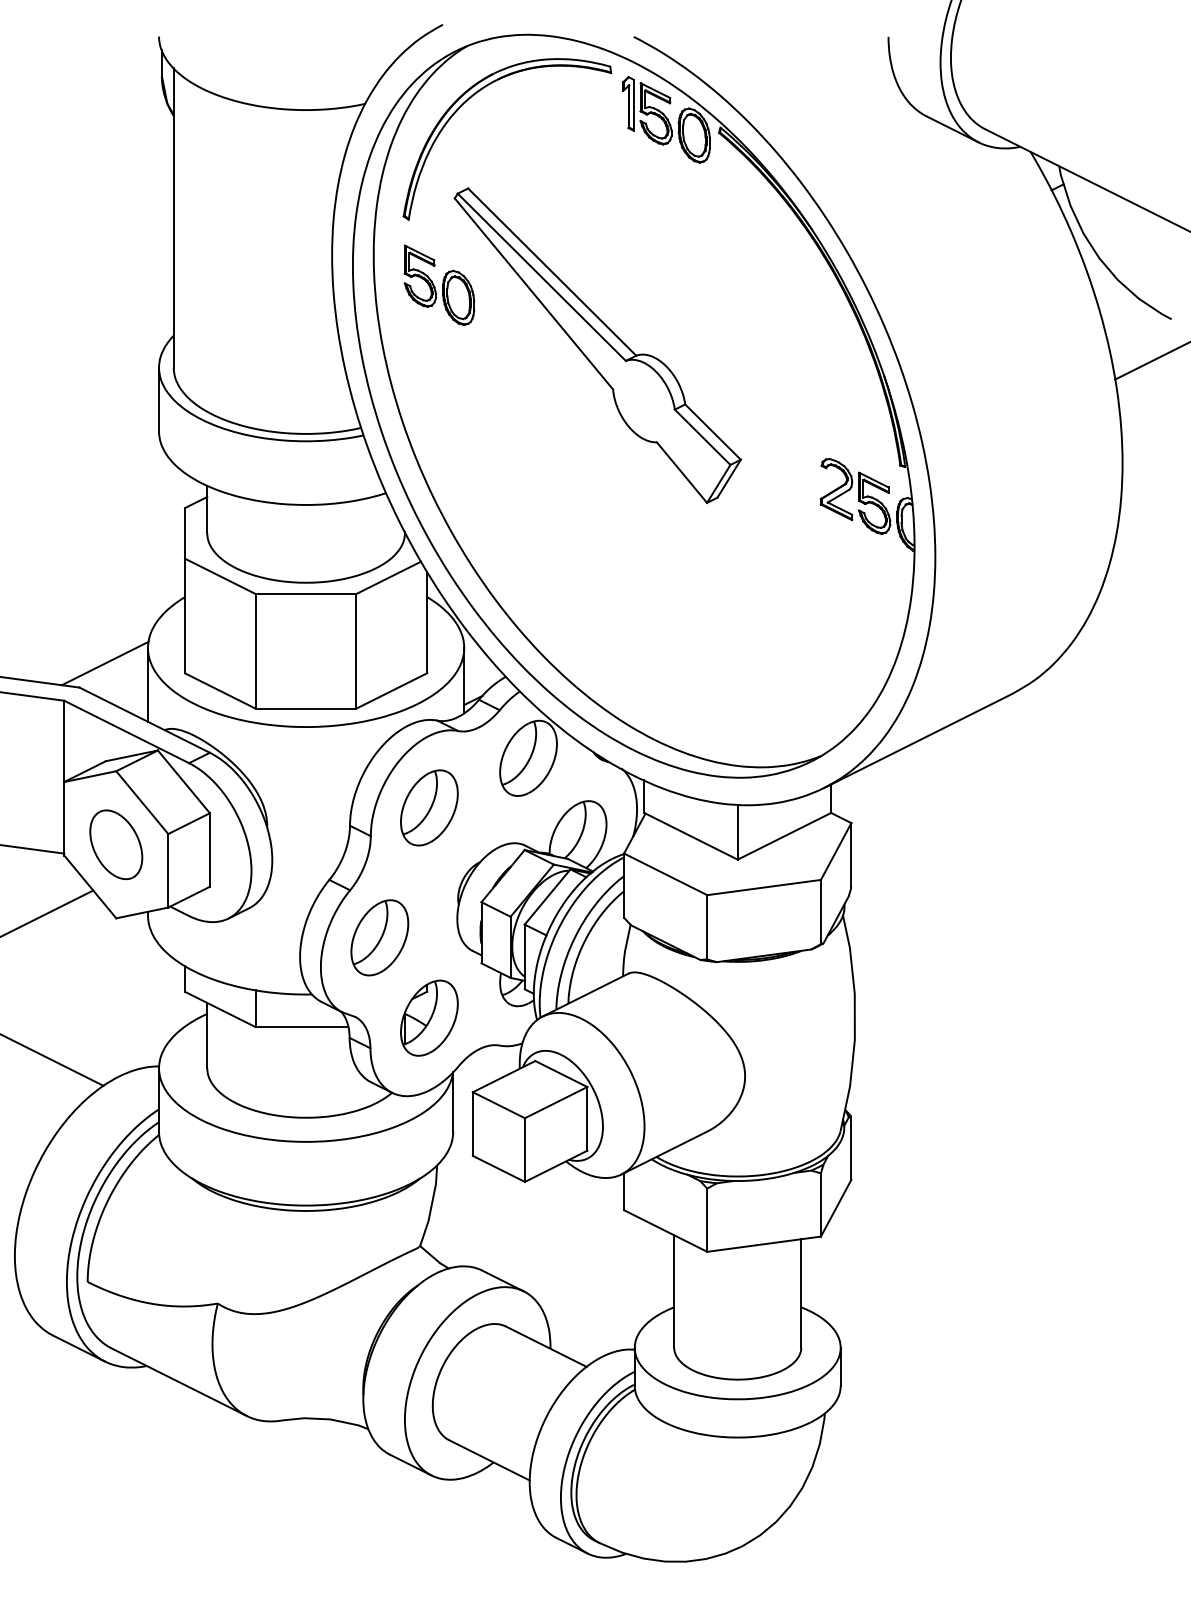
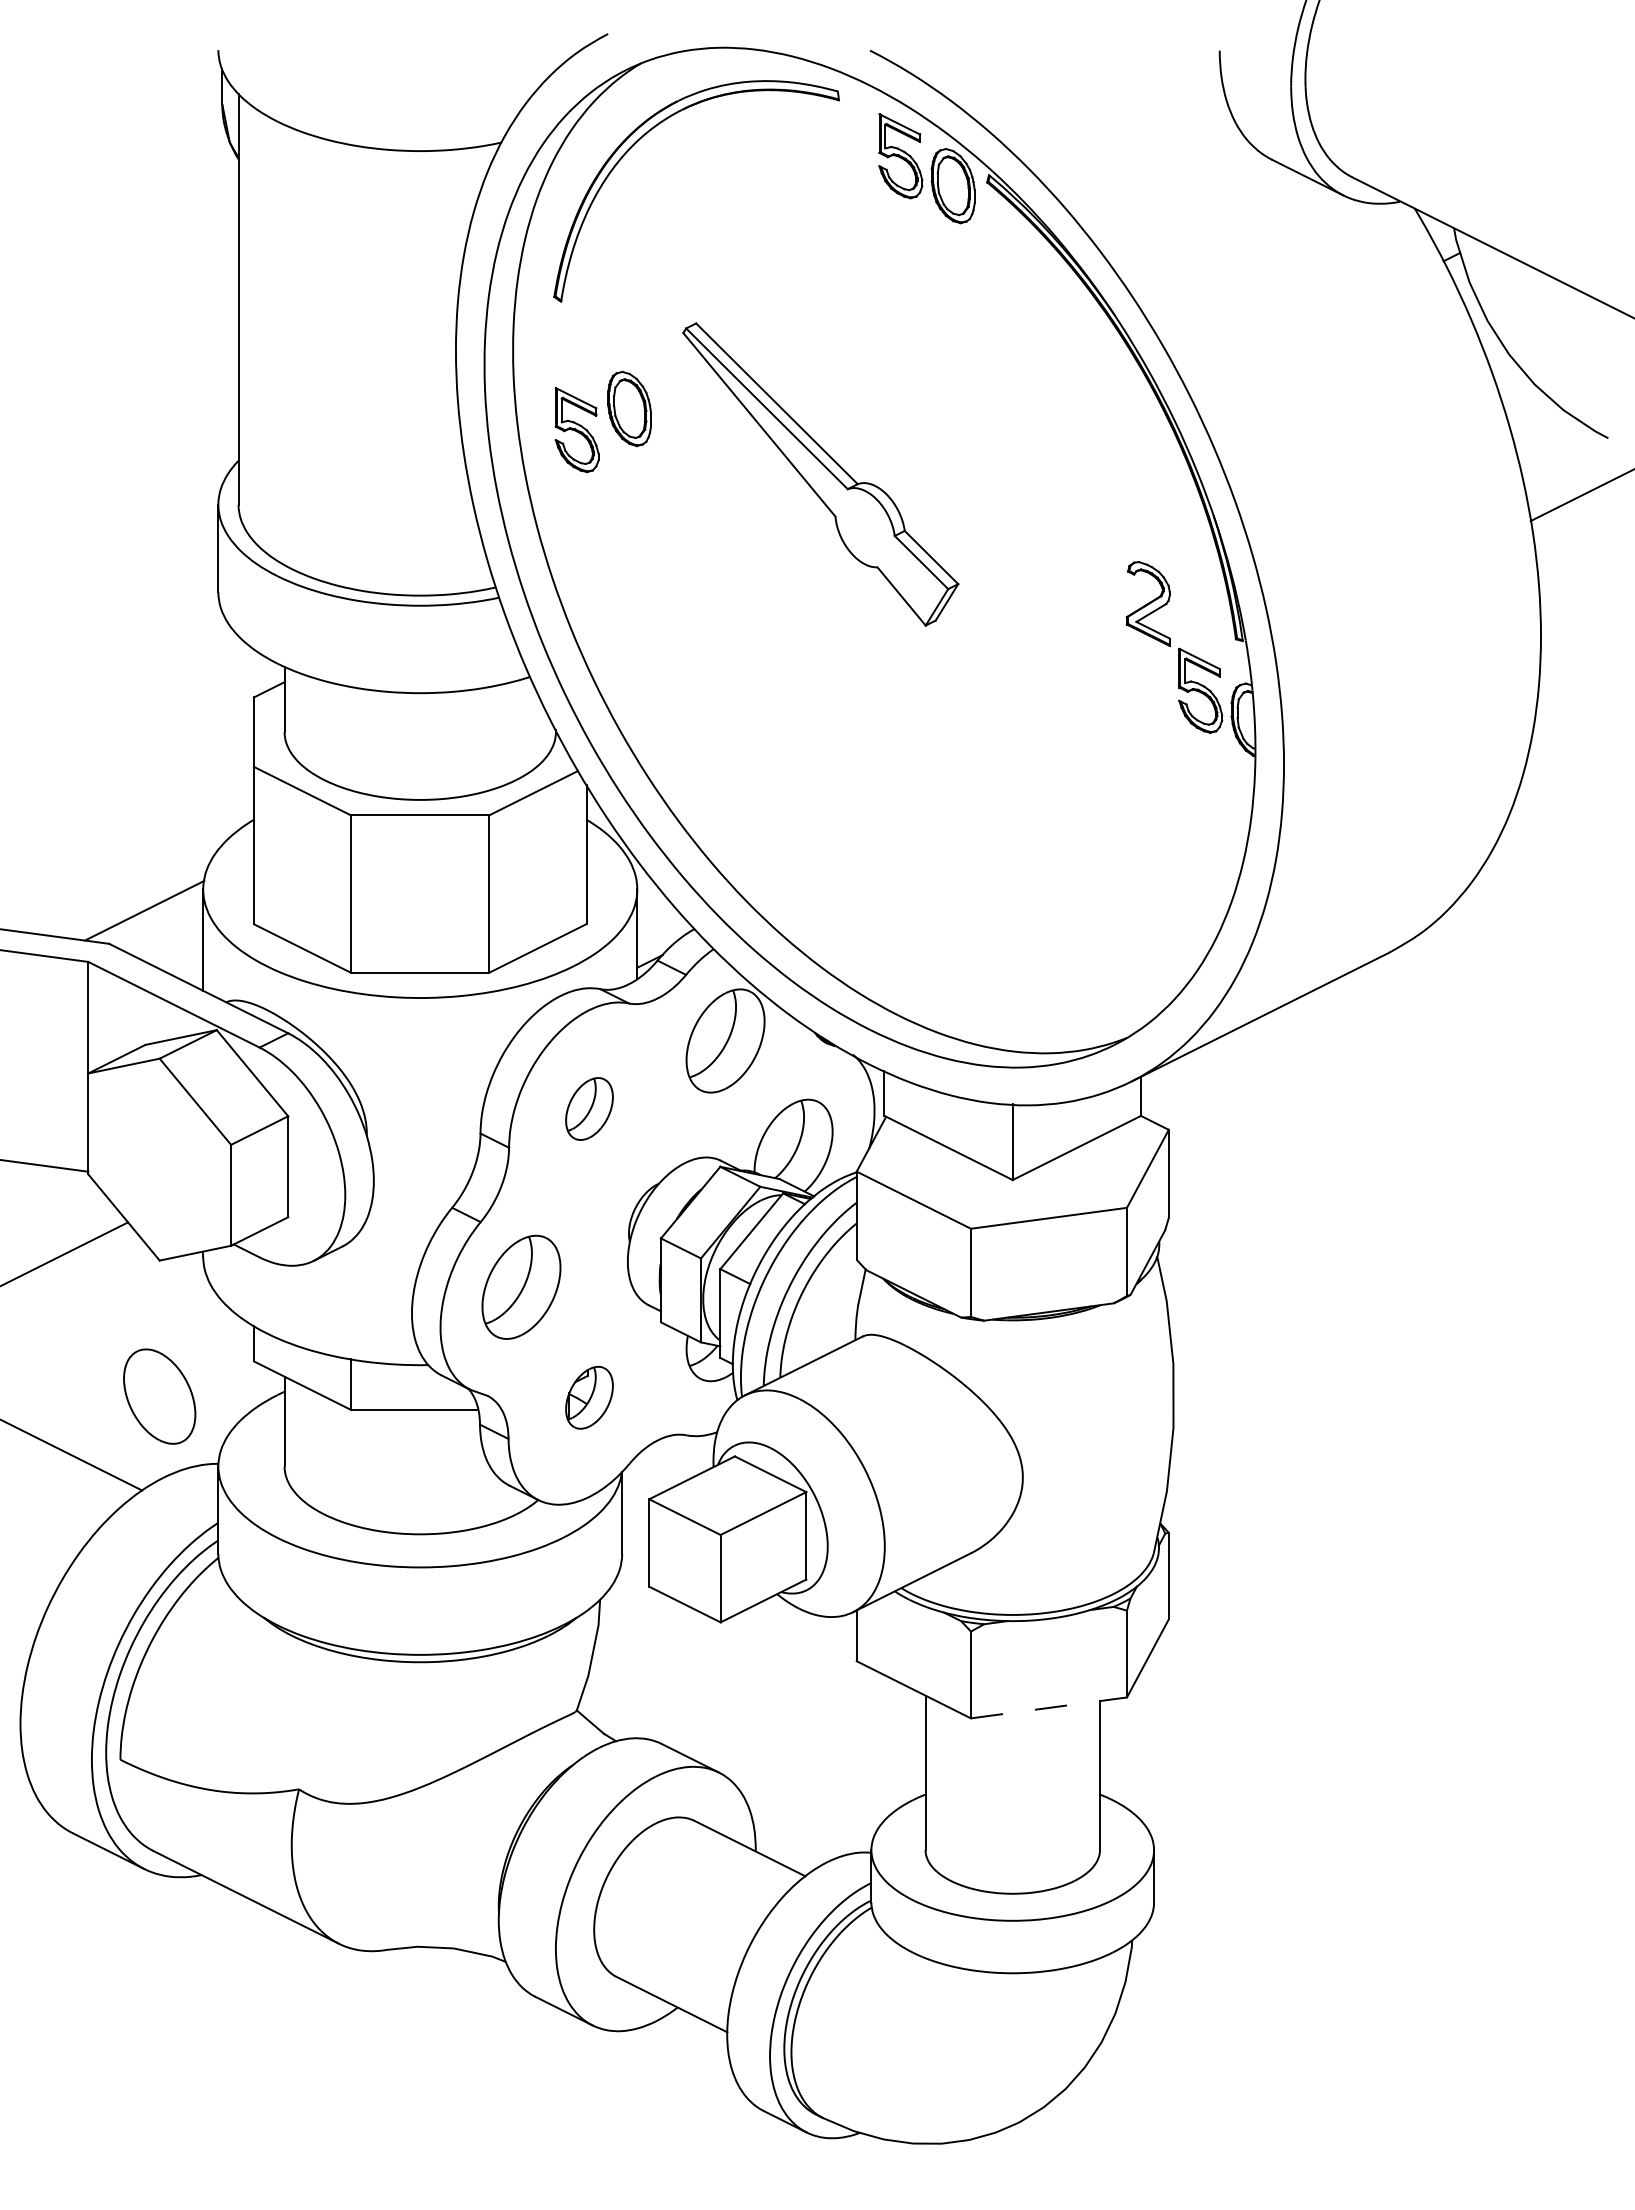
part: (628, 103) -> (862, 142), removed
part: (419, 276) -> (576, 430), moved
part: (597, 345) -> (820, 474), size x0.7
part: (835, 489) -> (1147, 603), moved
part: (429, 807) -> (589, 1108), size x0.6
part: (116, 844) -> (159, 1396), moved
part: (429, 1018) -> (589, 1397), size x0.6
line: (763, 1243) -> (1048, 1707), solid -> dashed

